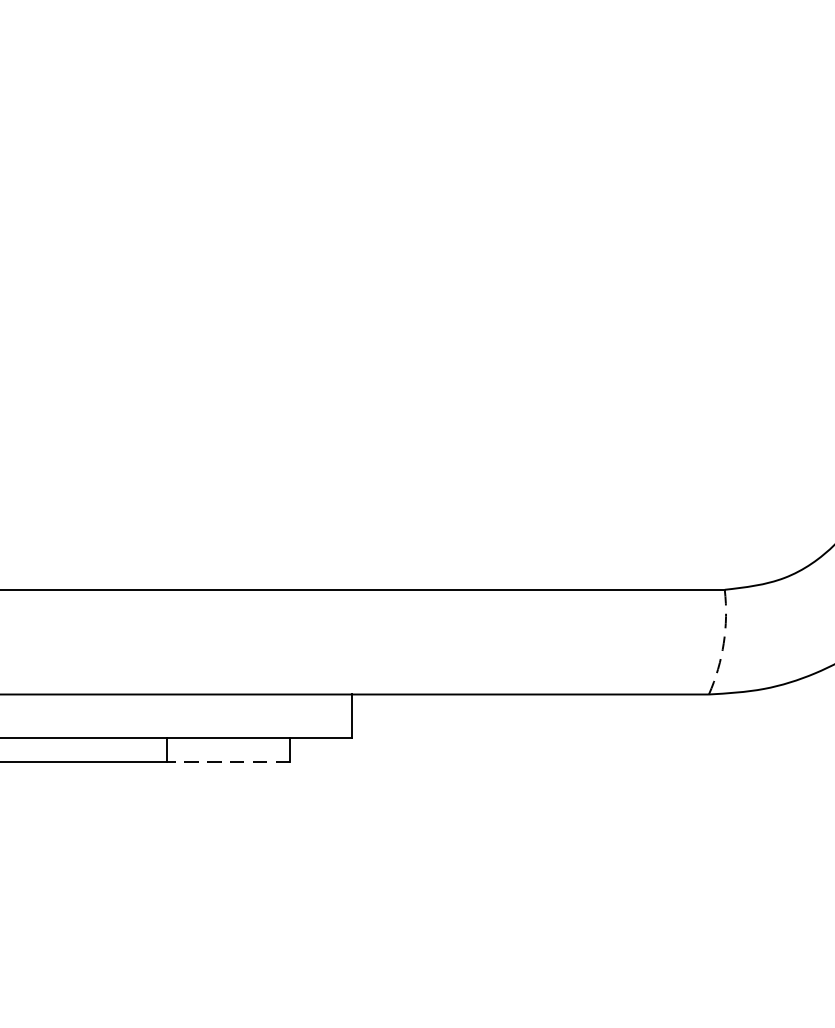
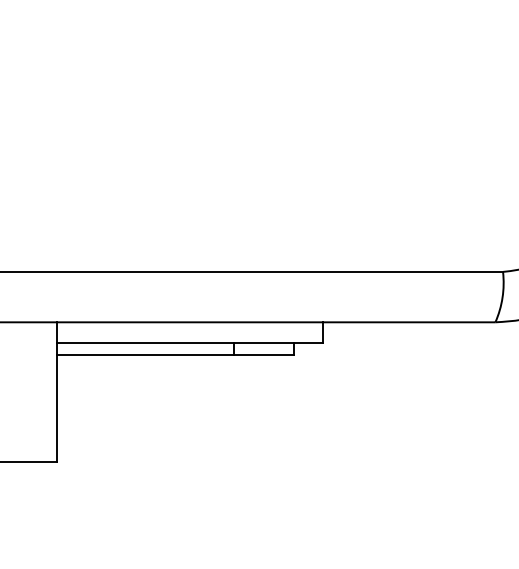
arc: (723, 642) -> (502, 297), dashed -> solid
line: (229, 761) -> (264, 354), dashed -> solid

